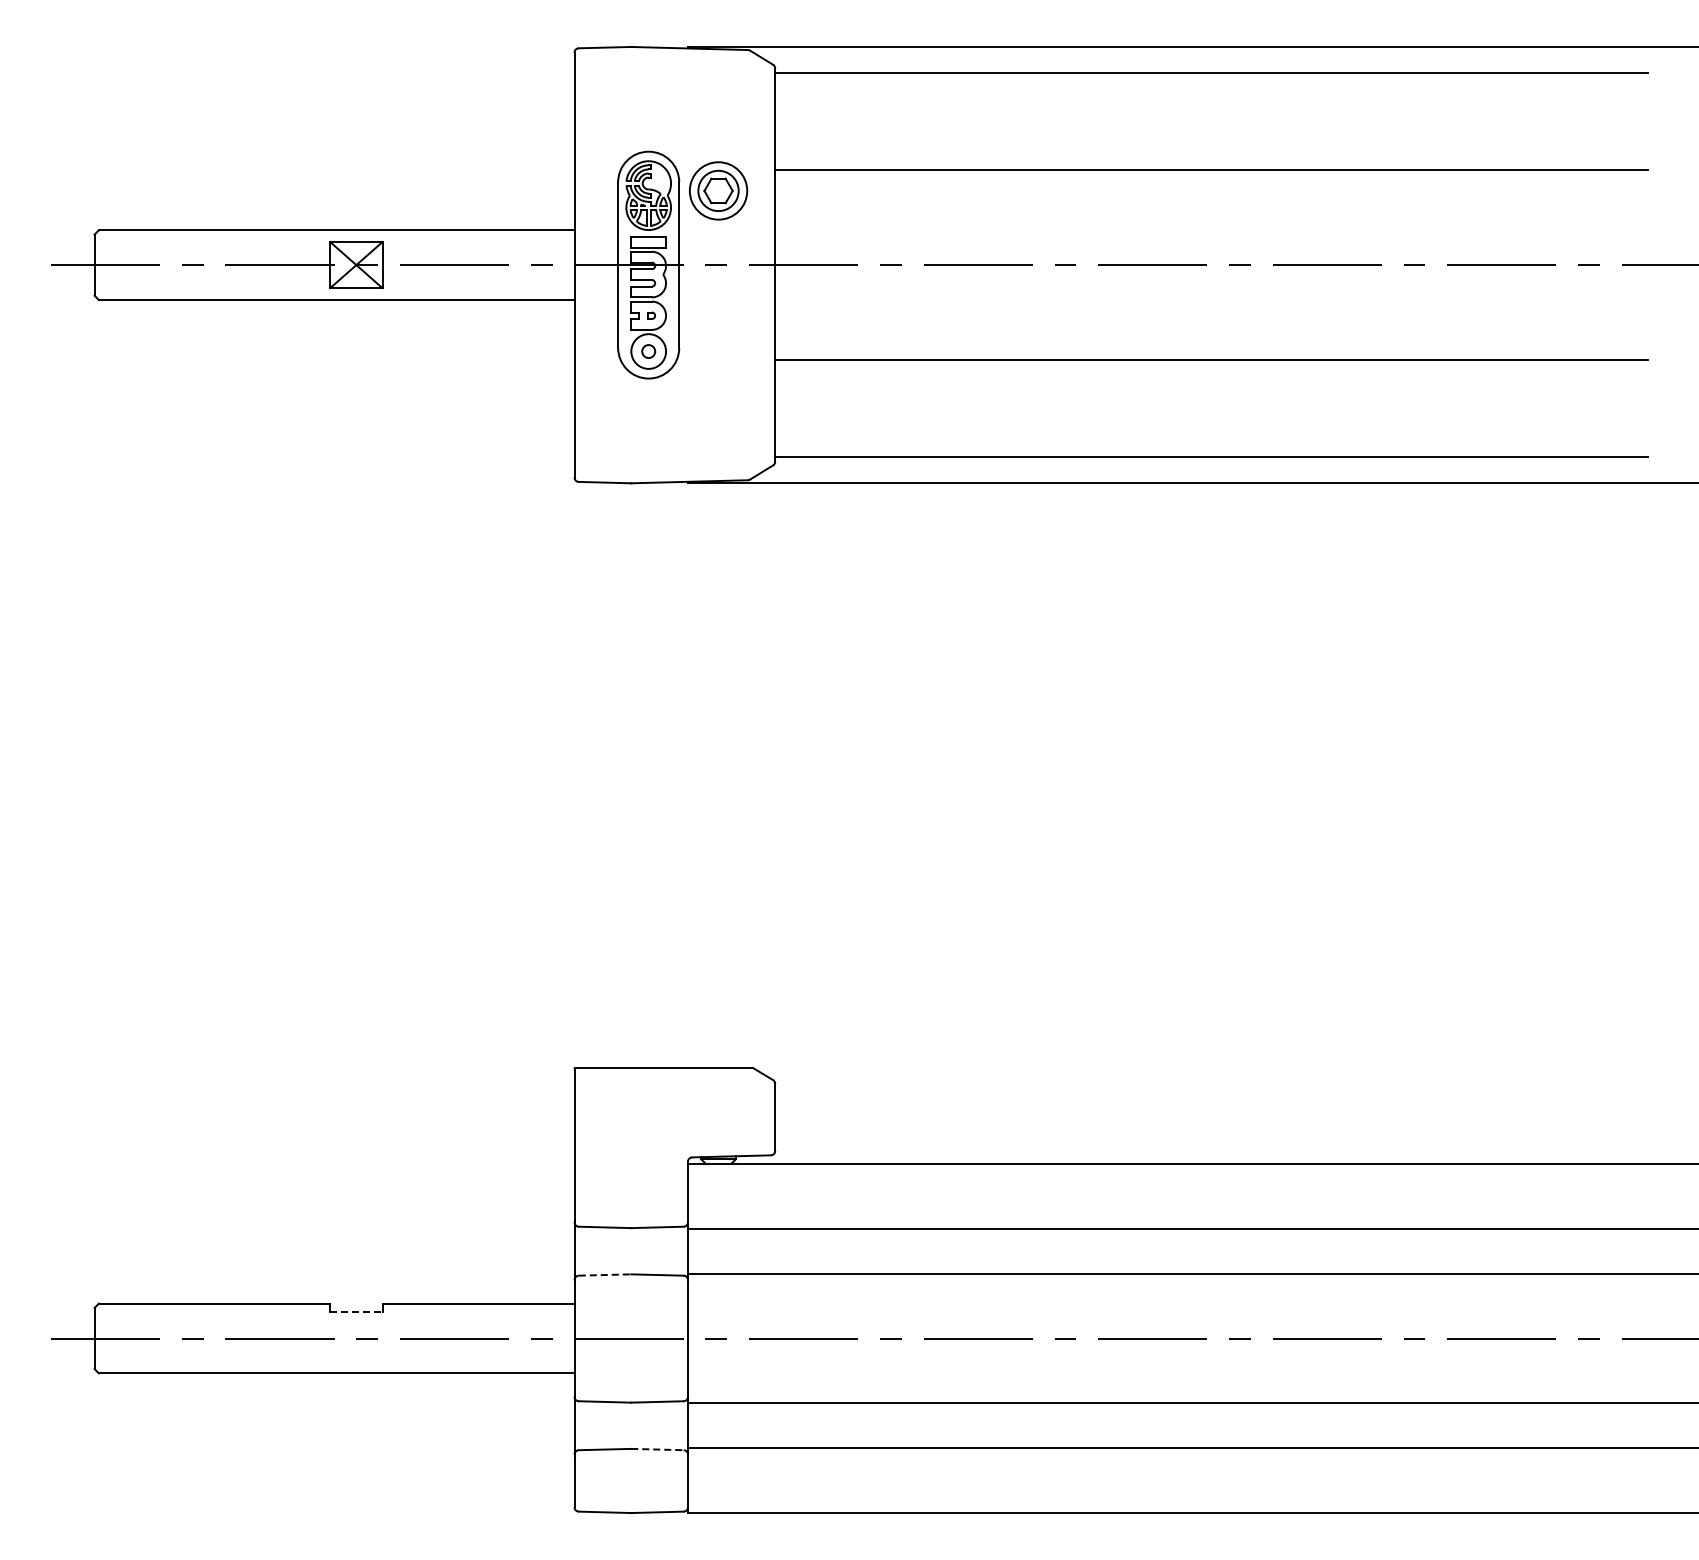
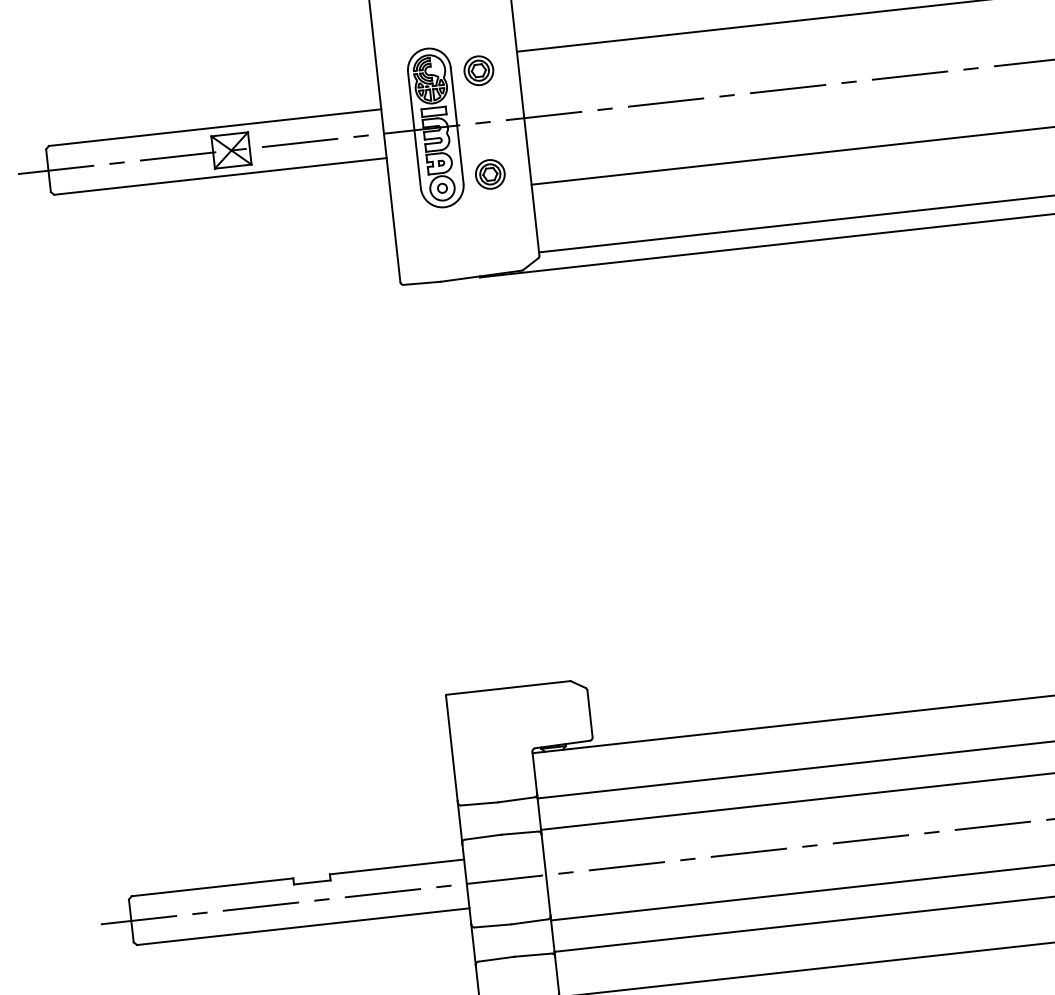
part: (718, 190) -> (478, 70), size x0.71
part: (718, 338) -> (490, 173), added
line: (605, 1275) -> (483, 837), dashed -> solid
line: (356, 1312) -> (312, 882), dashed -> solid
line: (658, 1449) -> (534, 955), dashed -> solid

